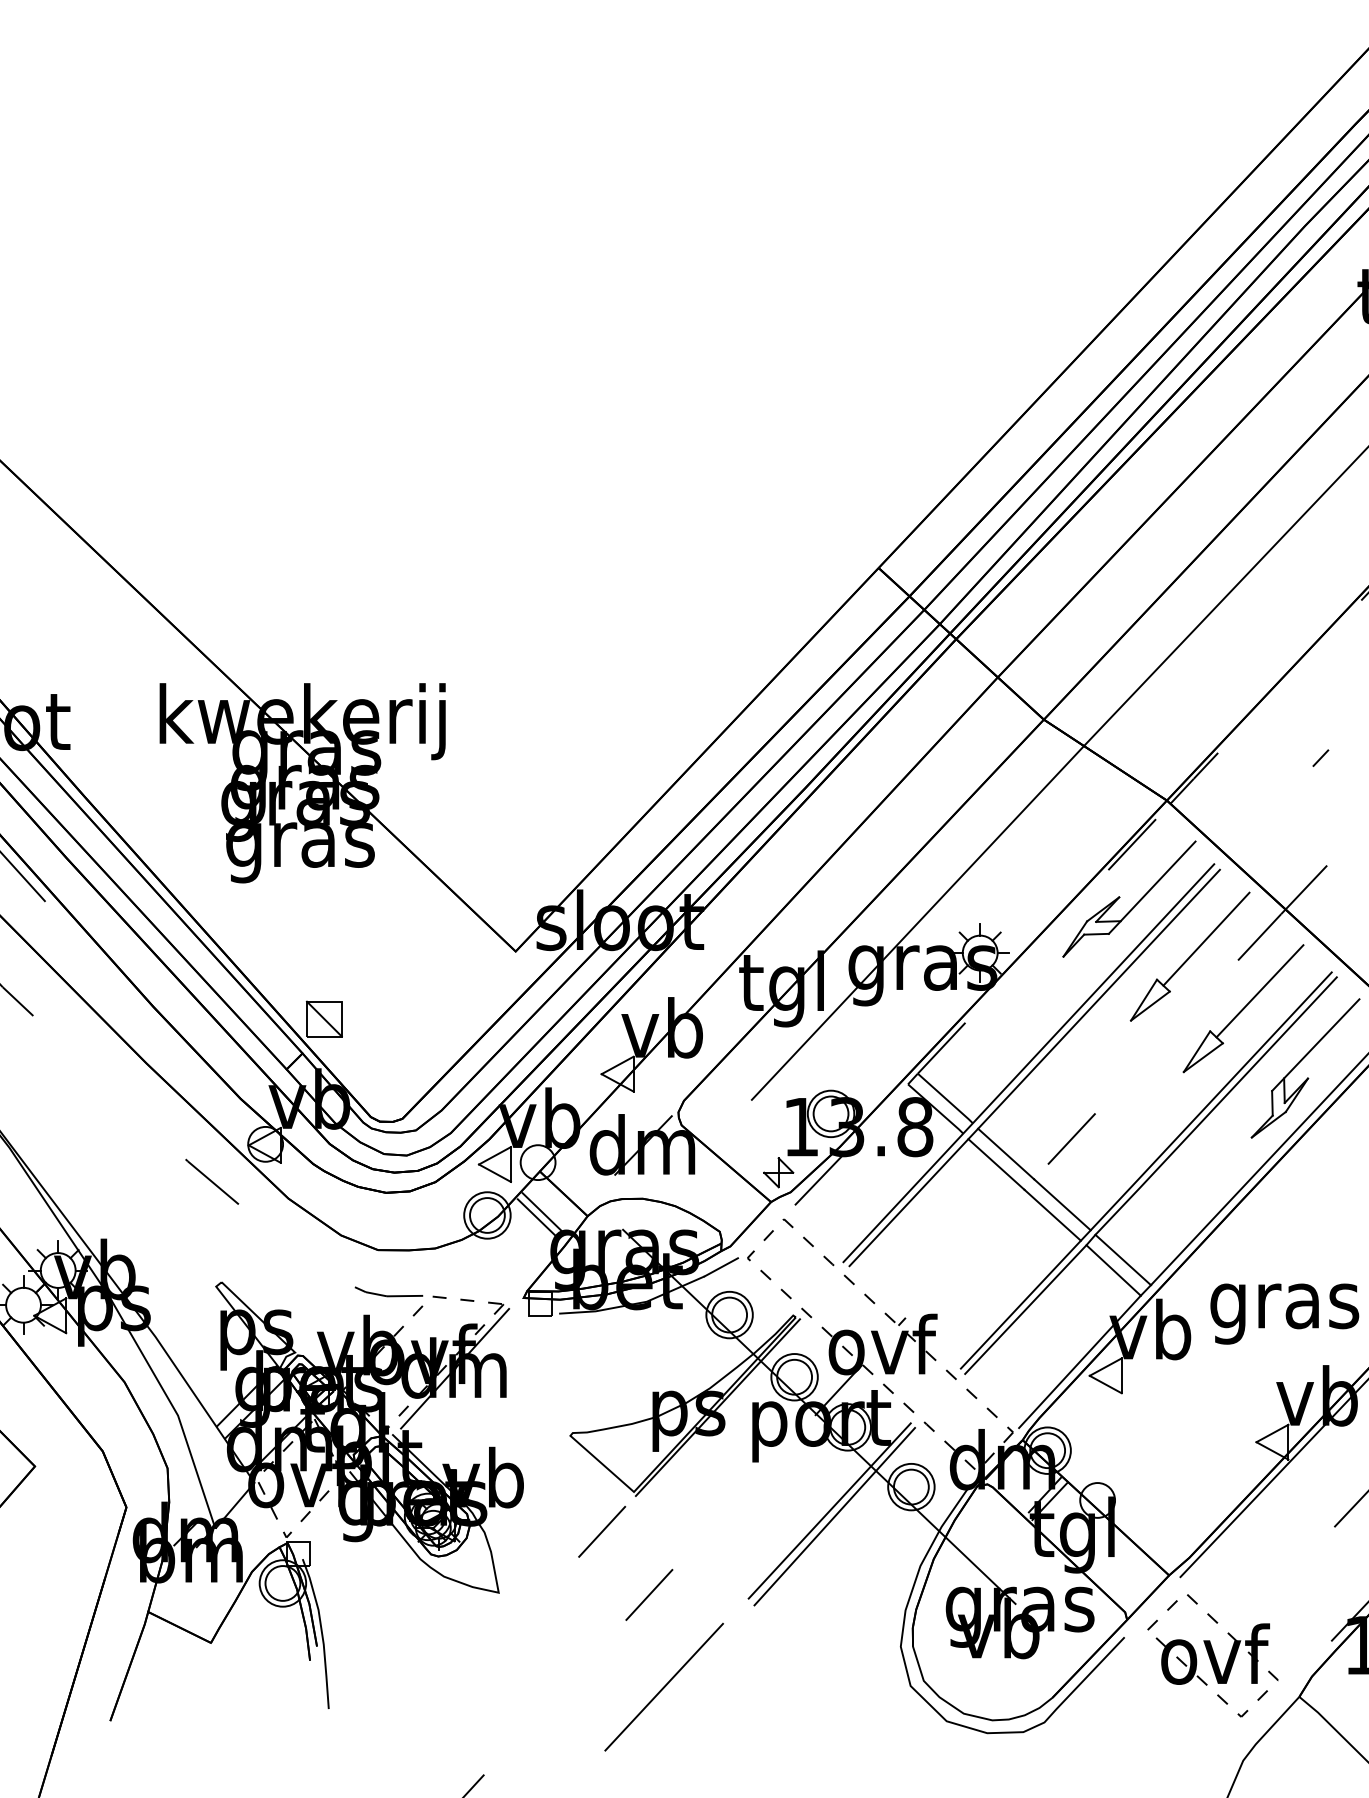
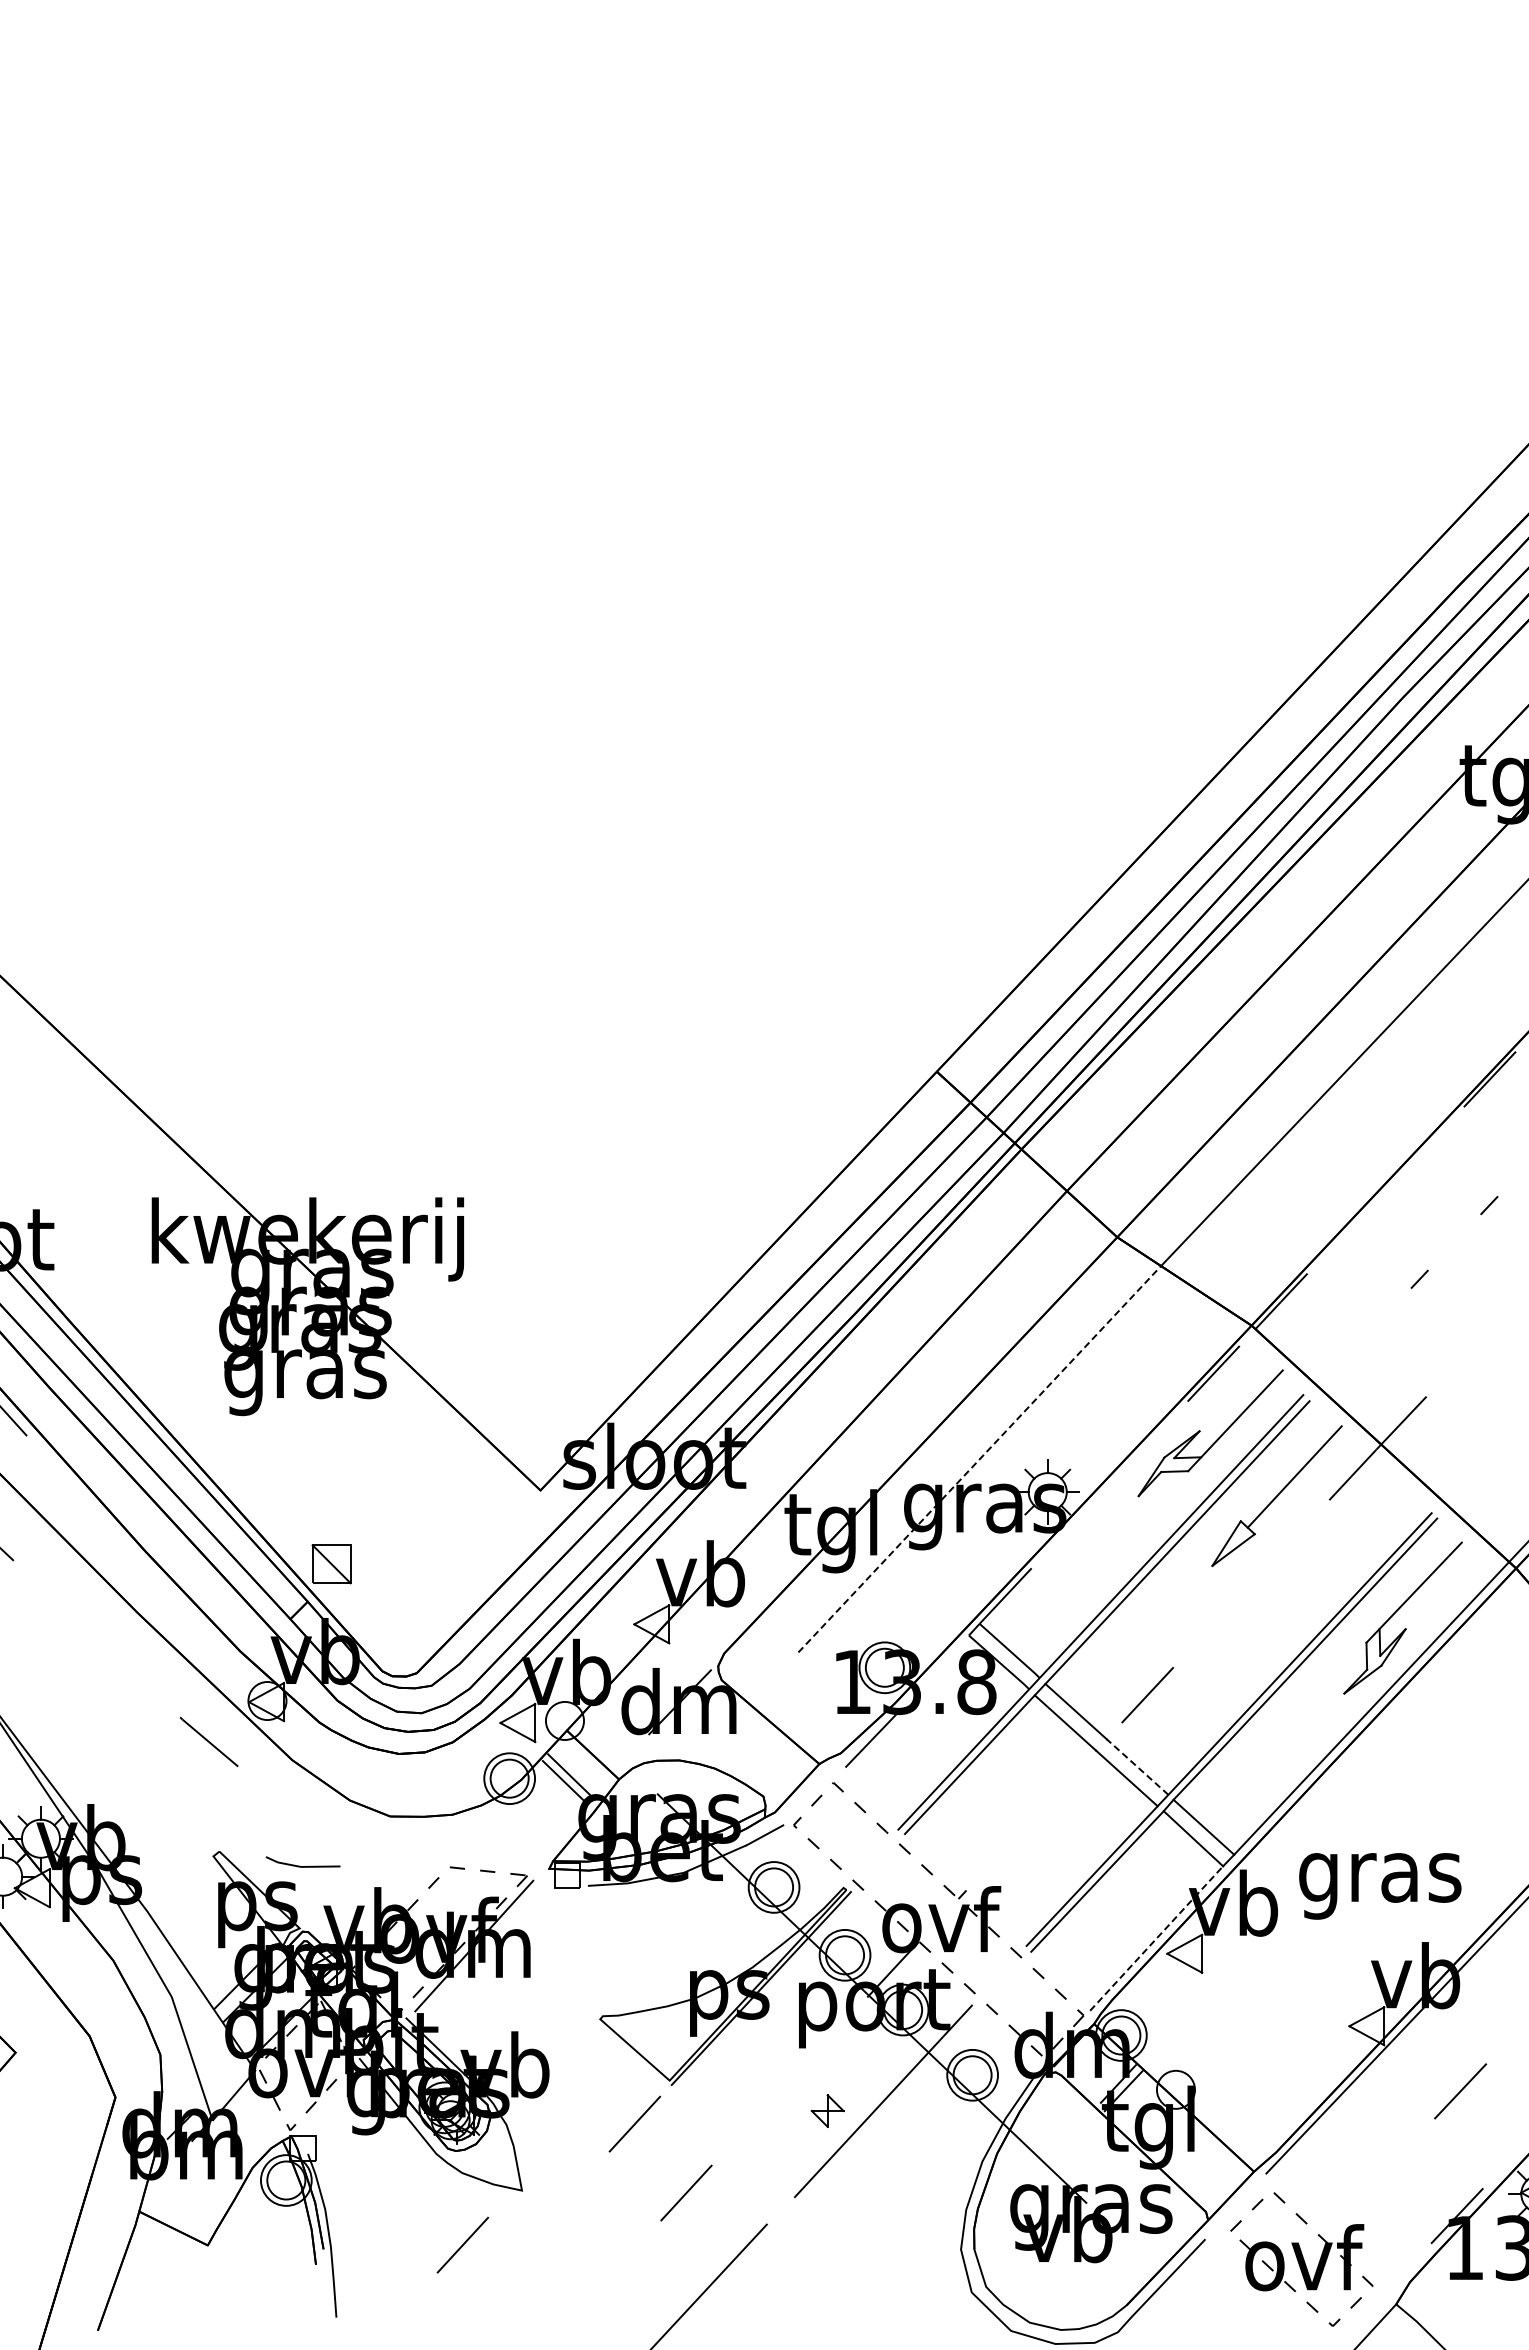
line: (917, 923) -> (979, 1459), solid -> dashed
part: (1243, 1008) -> (1335, 1552), removed
part: (778, 1172) -> (827, 2110), moved
line: (1062, 1205) -> (1137, 1767), solid -> dashed
line: (385, 1294) -> (299, 1865), moved
line: (1079, 1361) -> (1156, 1938), solid -> dashed
line: (834, 1516) -> (888, 2107), removed
line: (444, 1642) -> (462, 2244), added

